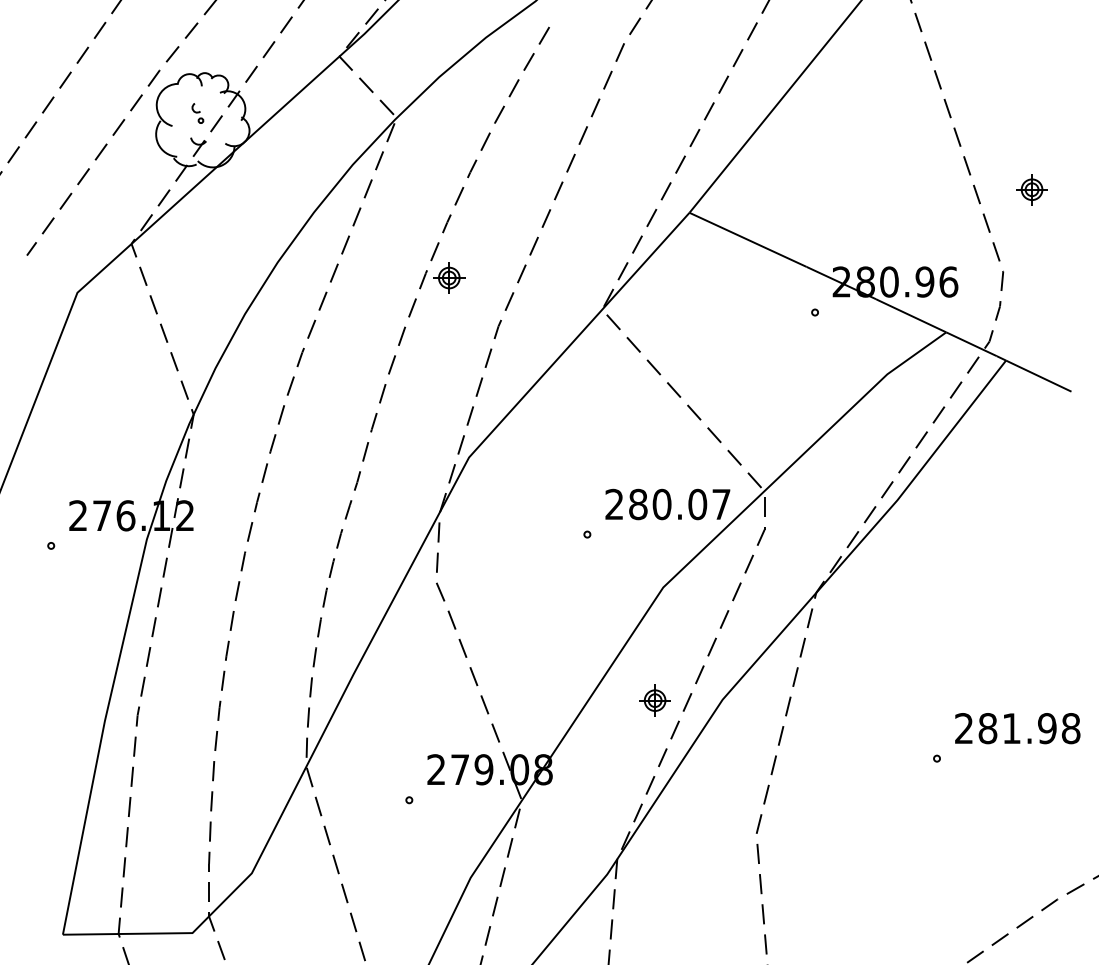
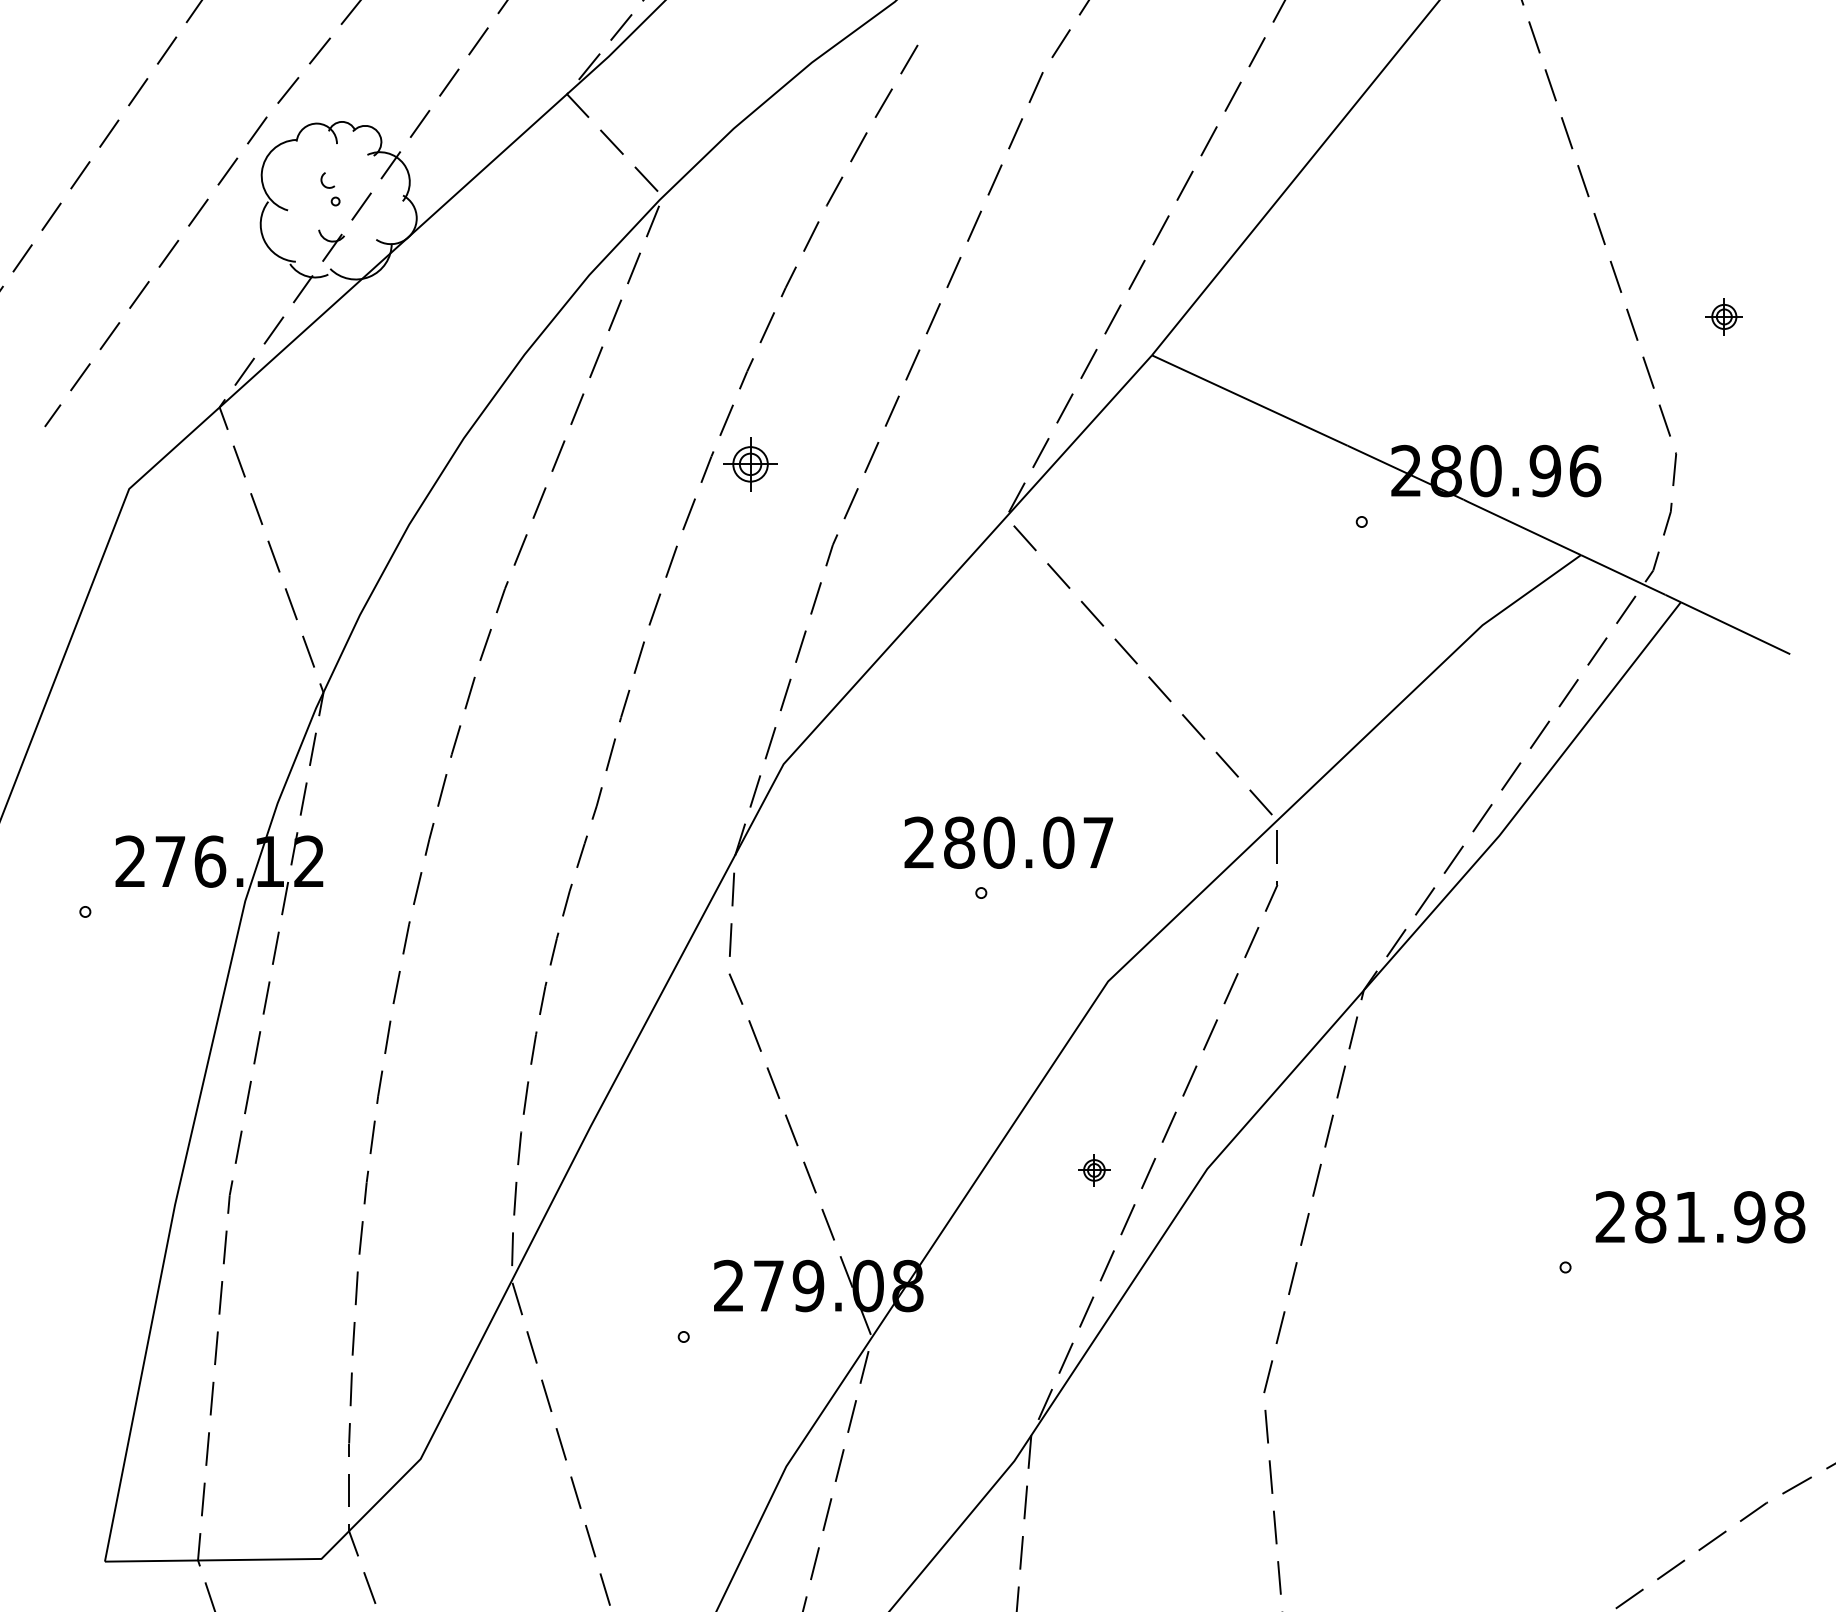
part: (1031, 189) -> (1723, 316), size x0.7
text: (667, 504) -> (1008, 842), moved
part: (654, 700) -> (1093, 1170), size x0.6

